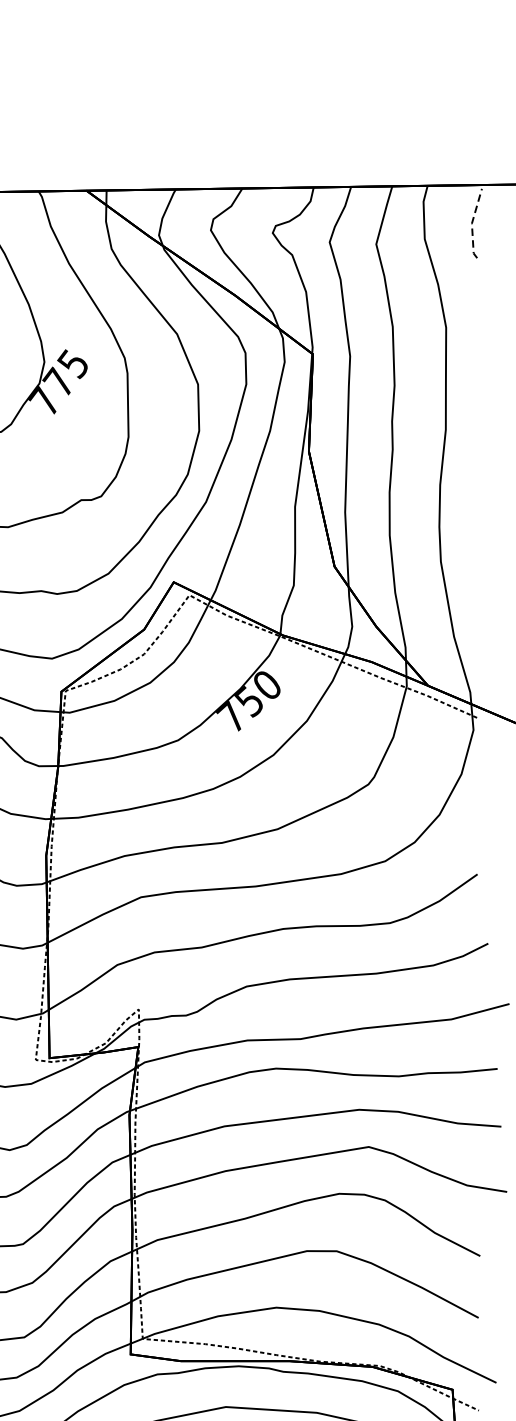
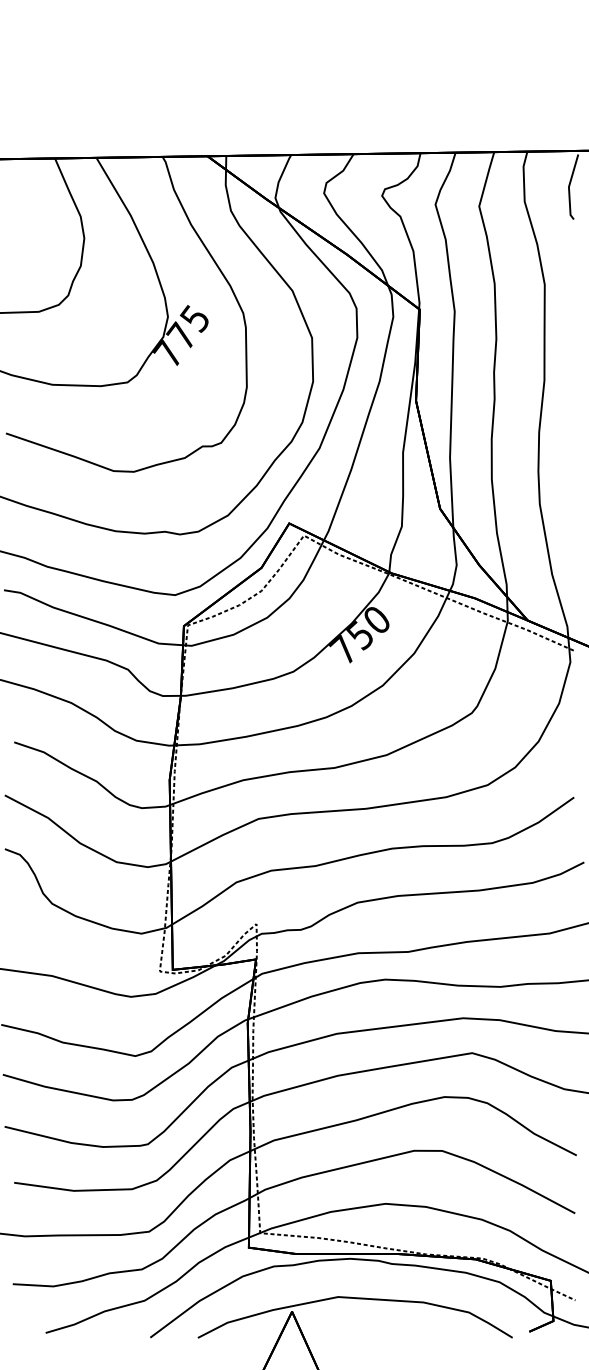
line: (471, 224) -> (568, 187), dashed -> solid

